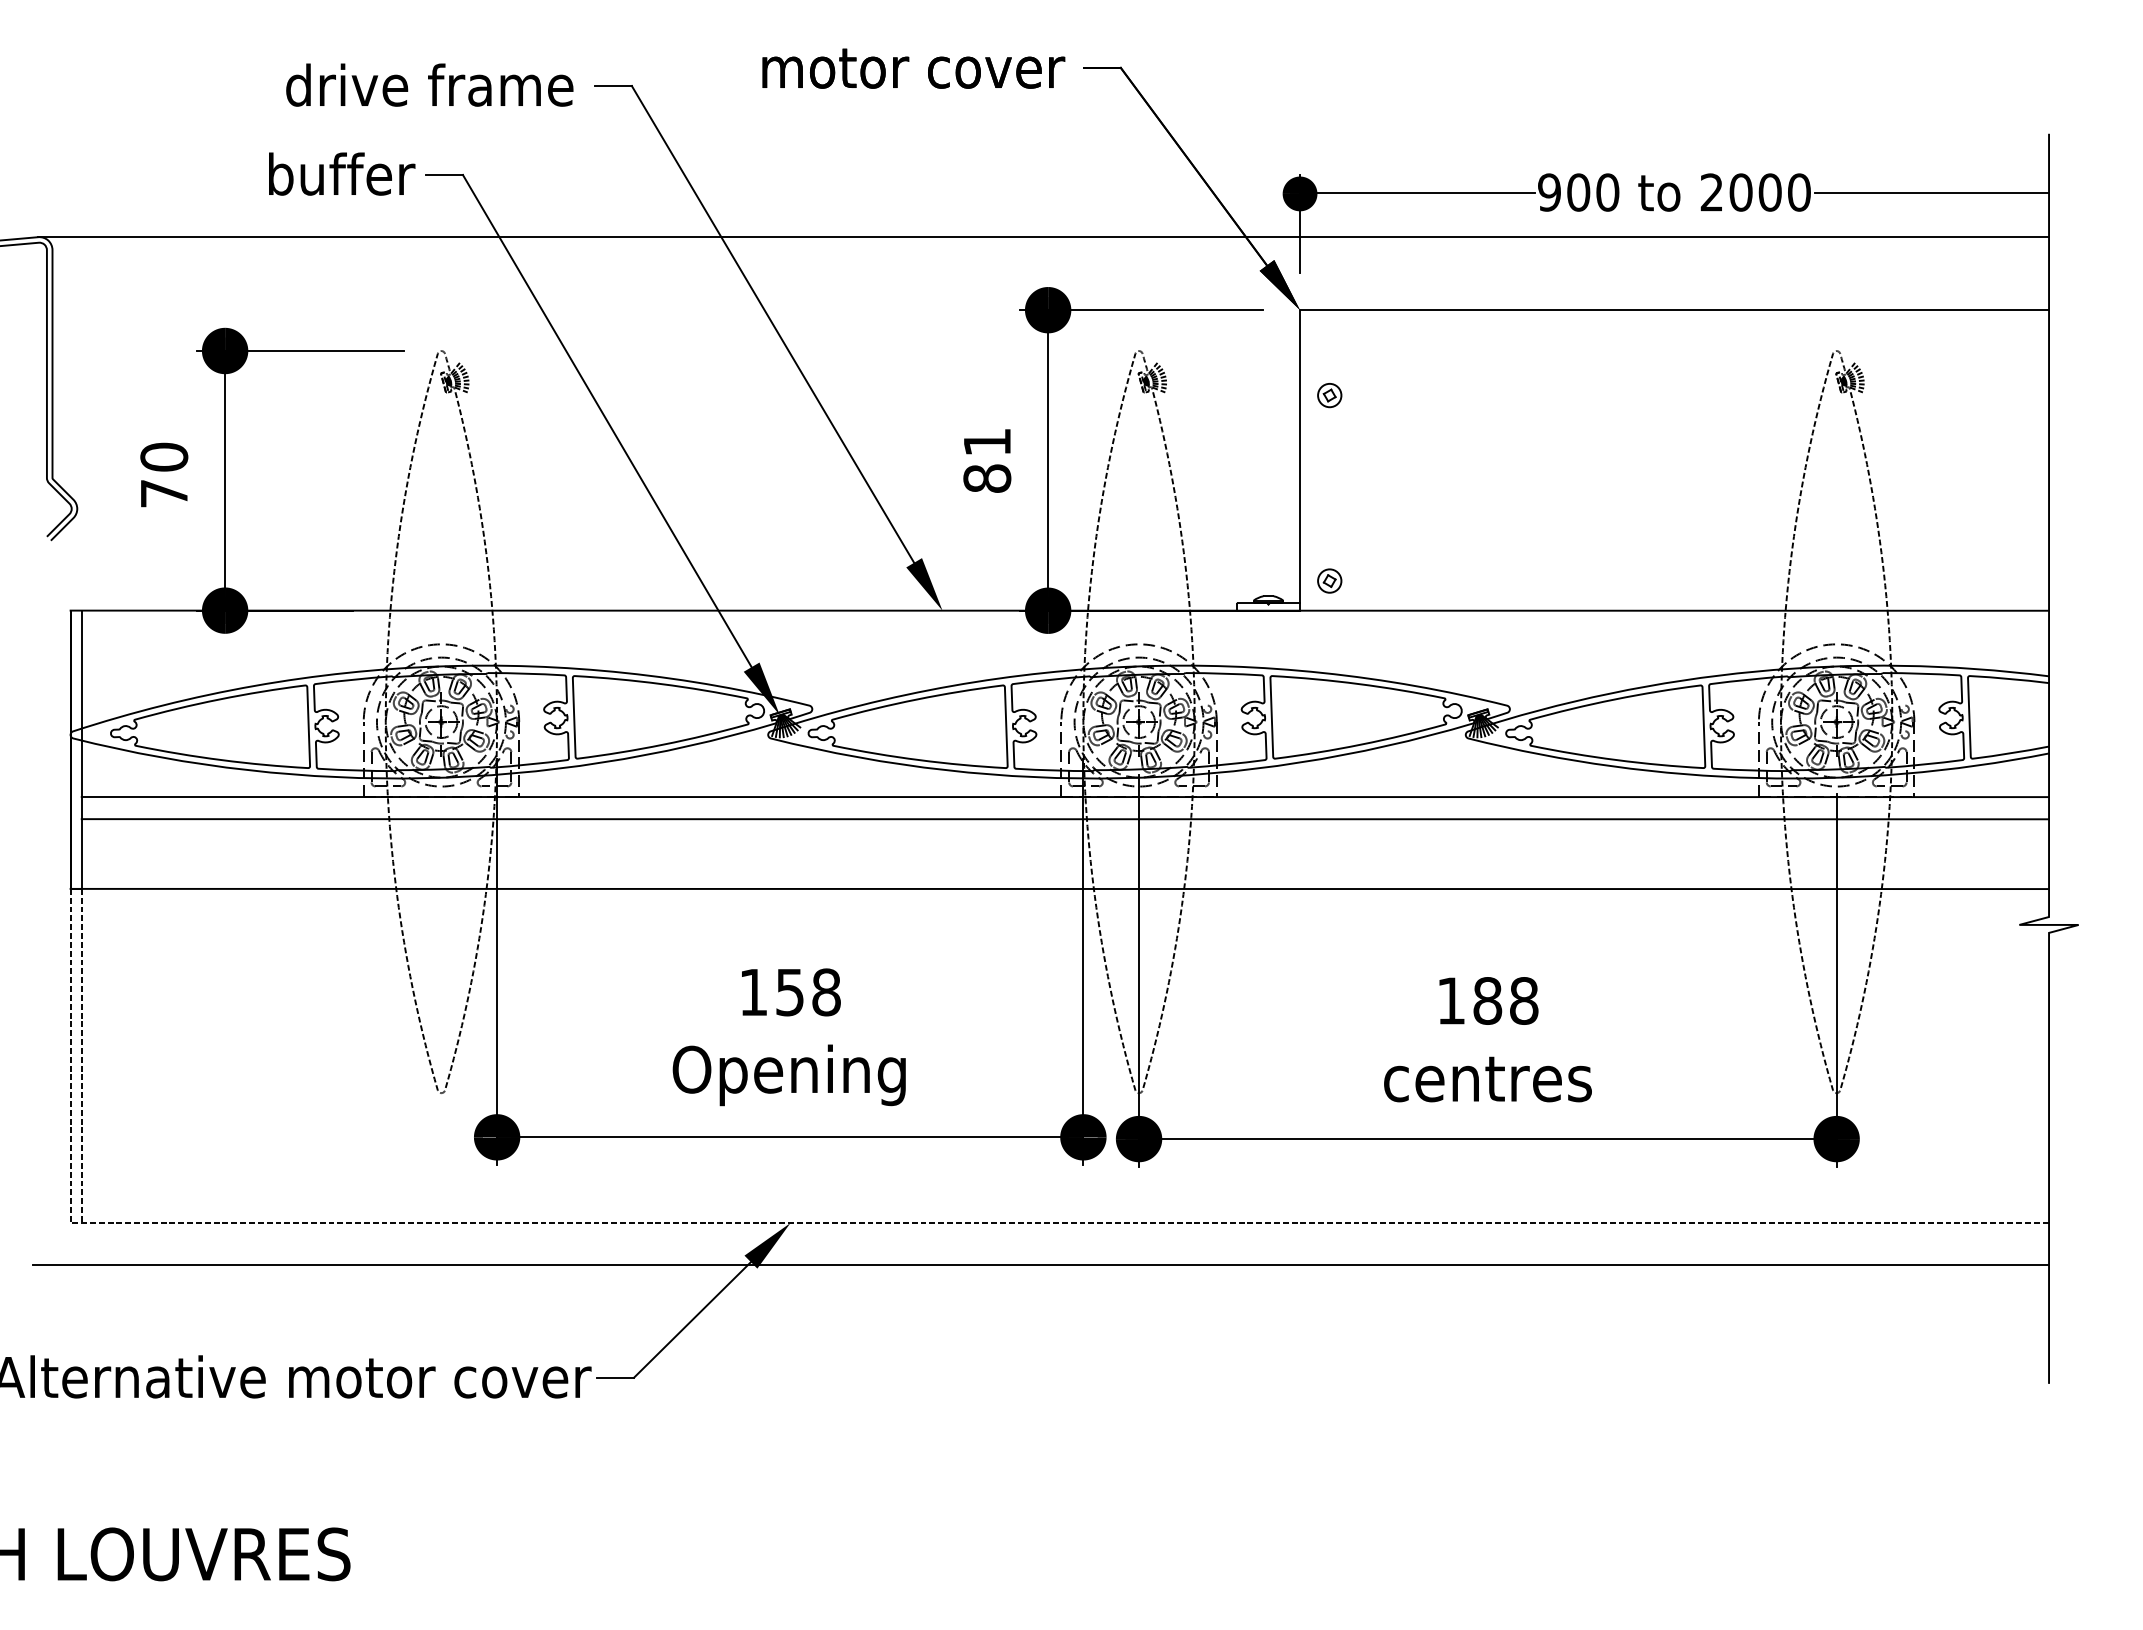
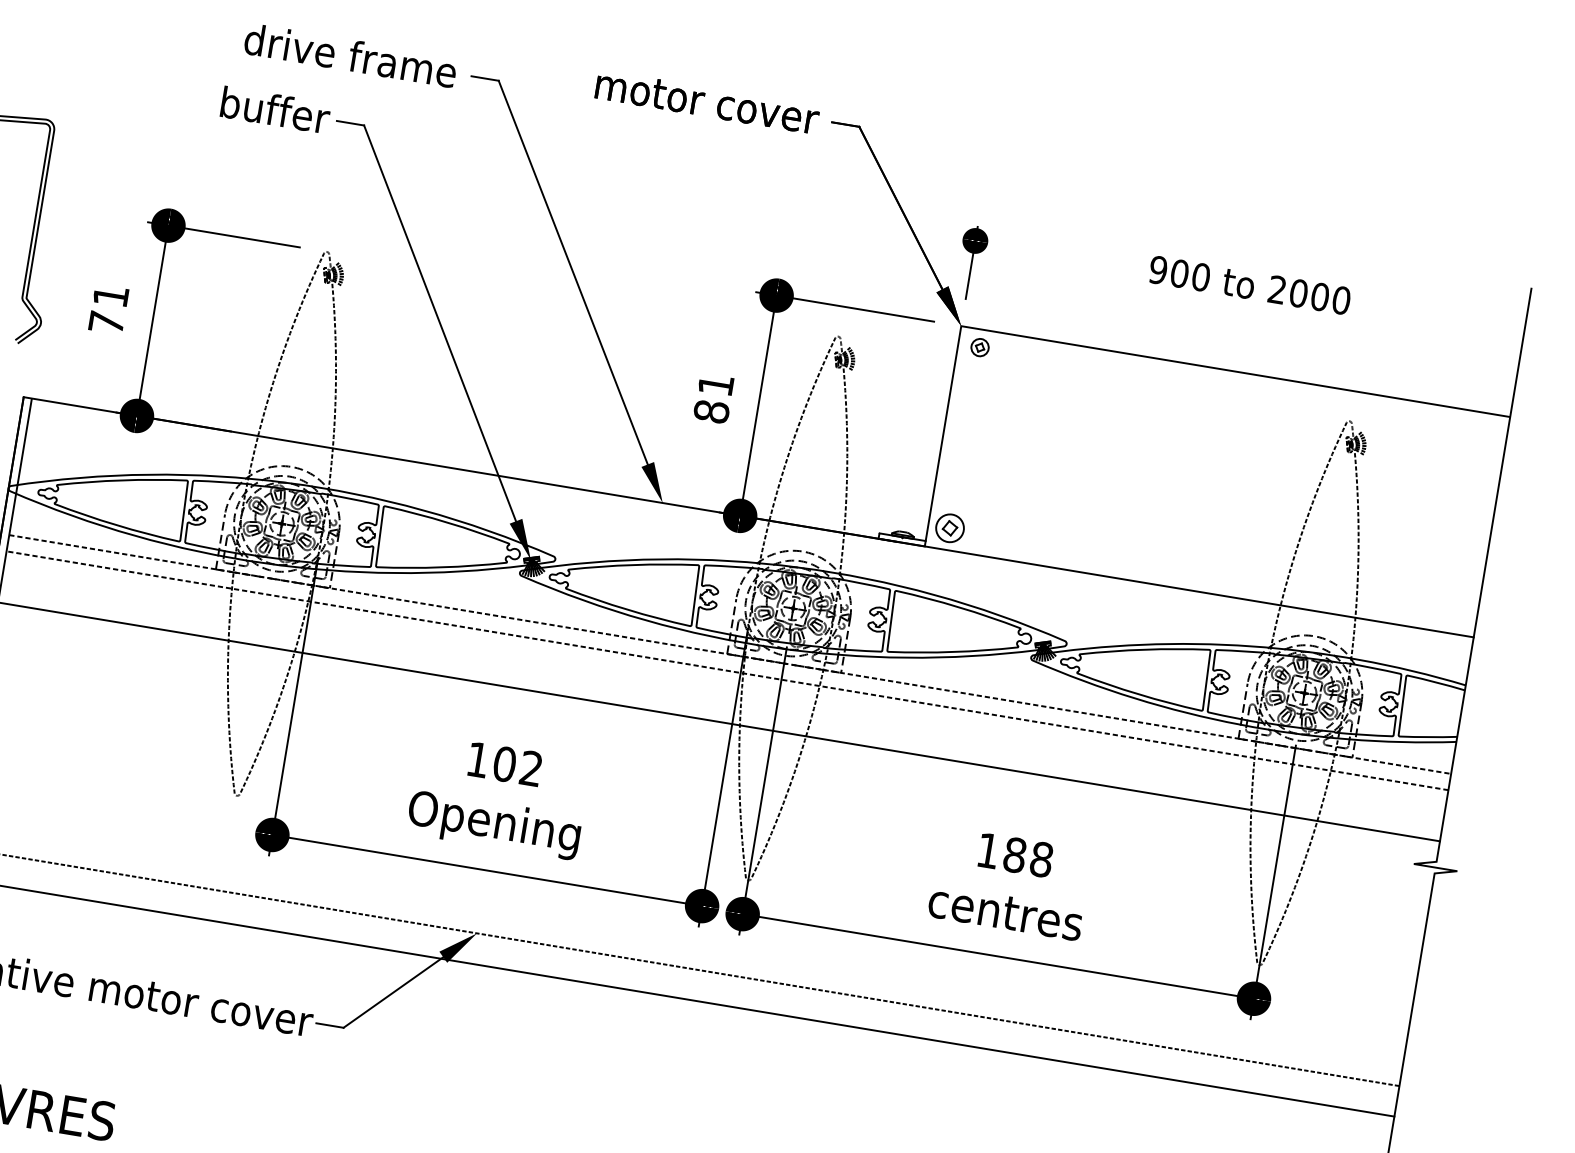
line: (1931, 192) -> (1438, 316), removed
line: (1417, 193) -> (1061, 254), removed
line: (1043, 237) -> (782, 241), removed
part: (1329, 395) -> (979, 347), moved
text: (164, 456) -> (111, 295), 70 -> 71
part: (1329, 580) -> (950, 527), size x1.6
line: (1065, 797) -> (730, 654), solid -> dashed
line: (1065, 819) -> (727, 670), solid -> dashed
text: (807, 992) -> (517, 766), 158 -> 102

